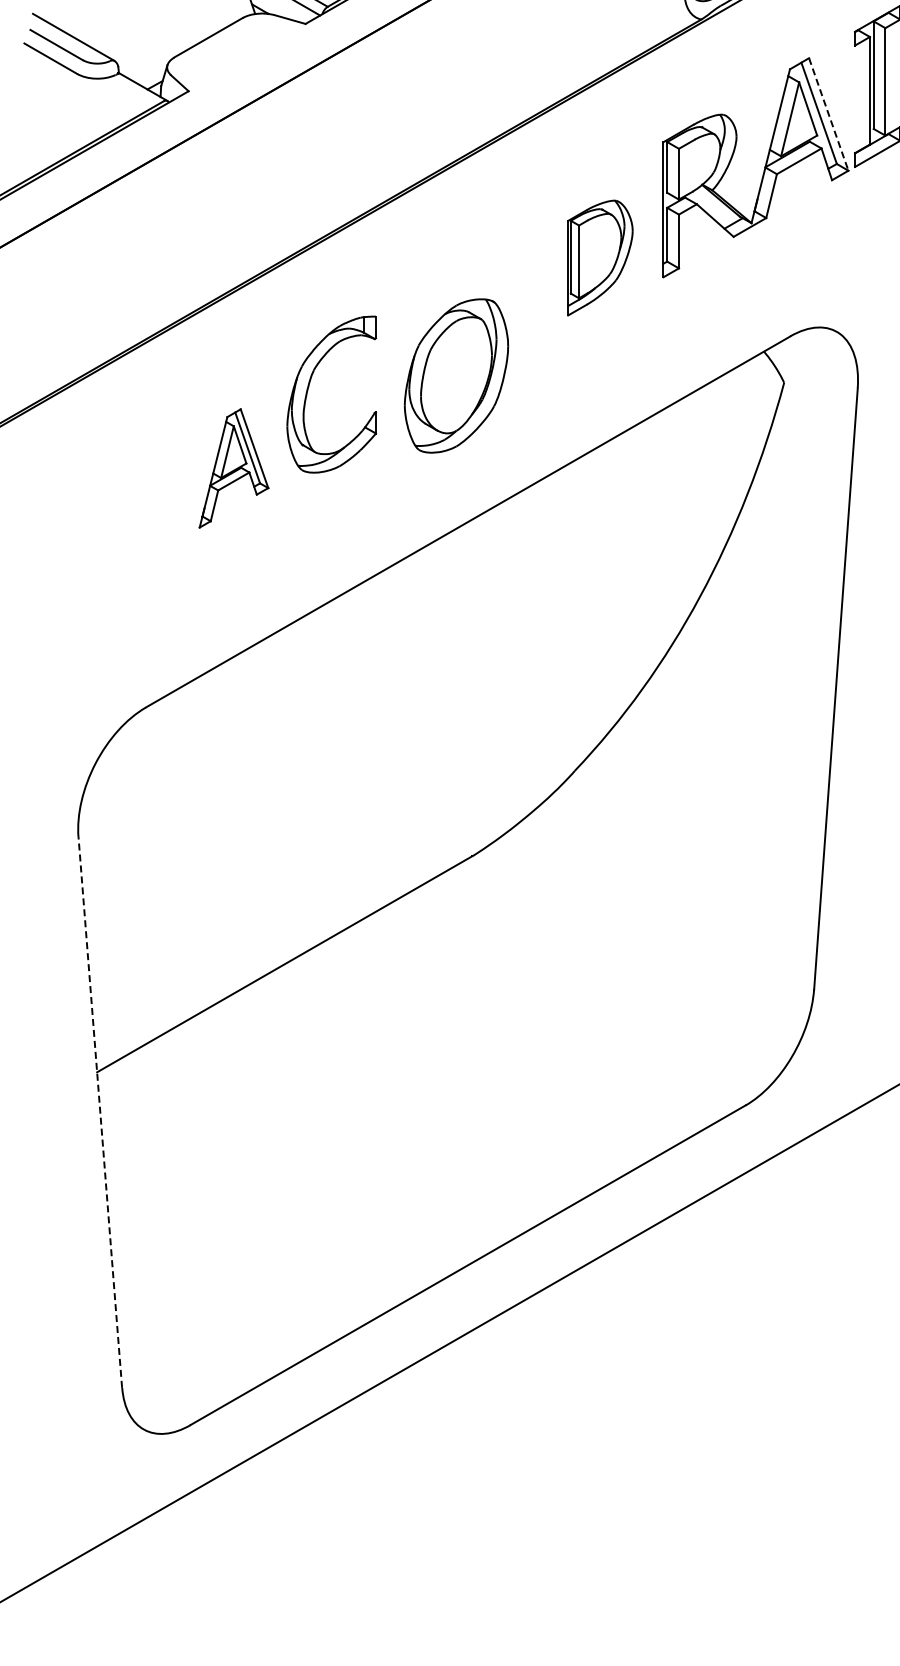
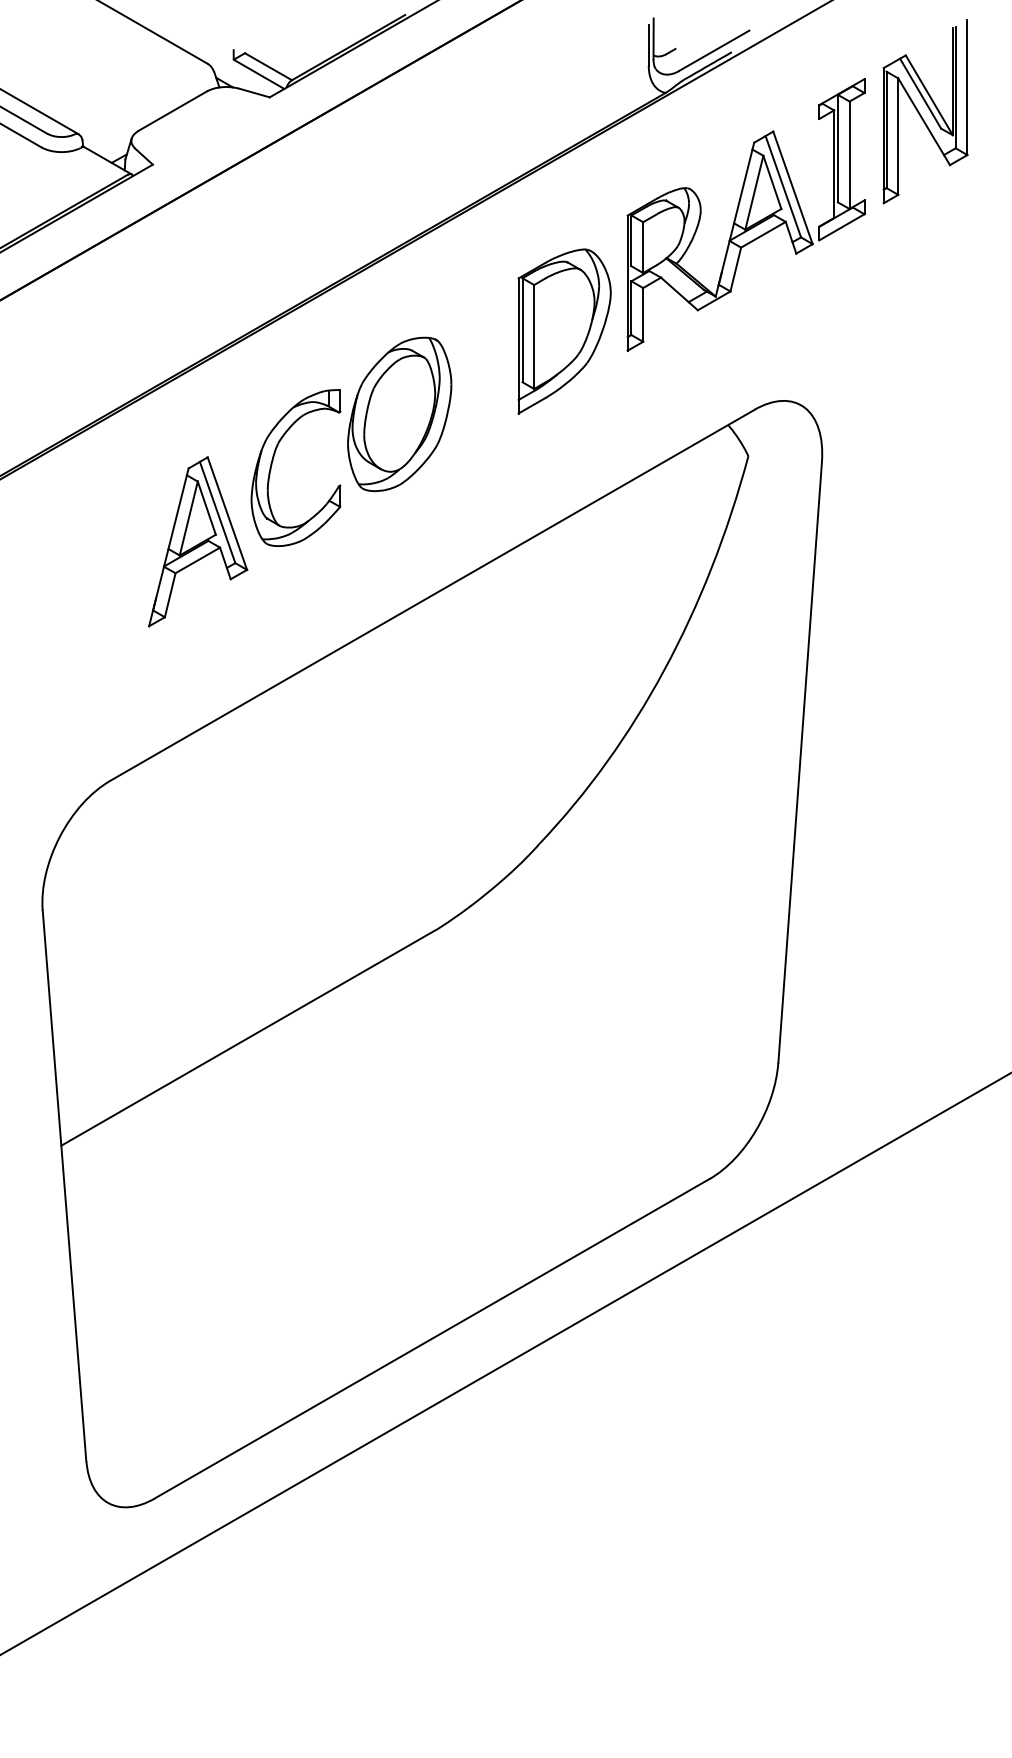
line: (828, 114) -> (792, 187), dashed -> solid
part: (600, 258) -> (564, 331), size x1.43
part: (456, 376) -> (399, 414), moved
part: (234, 468) -> (198, 541), size x1.43
line: (100, 1112) -> (64, 1185), dashed -> solid

